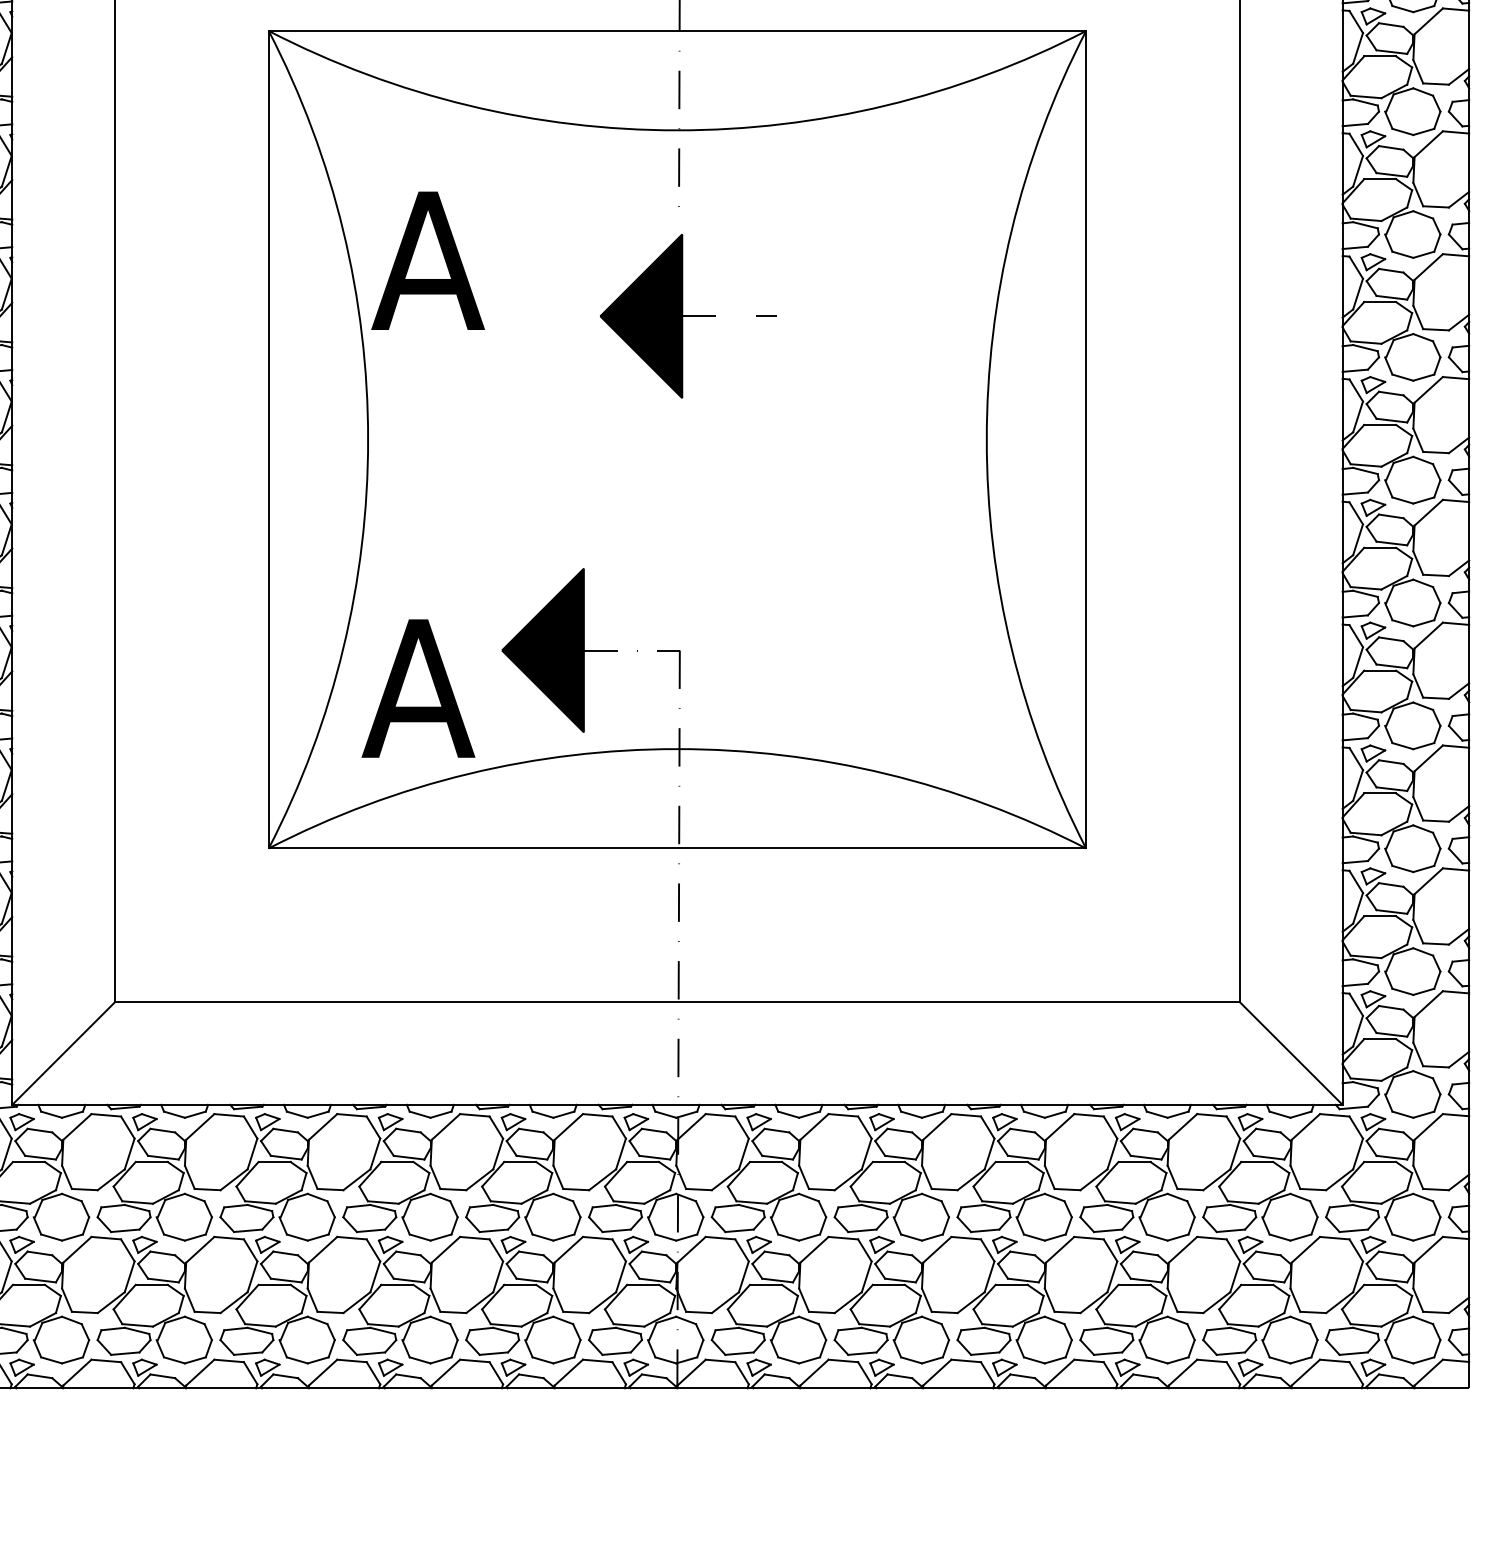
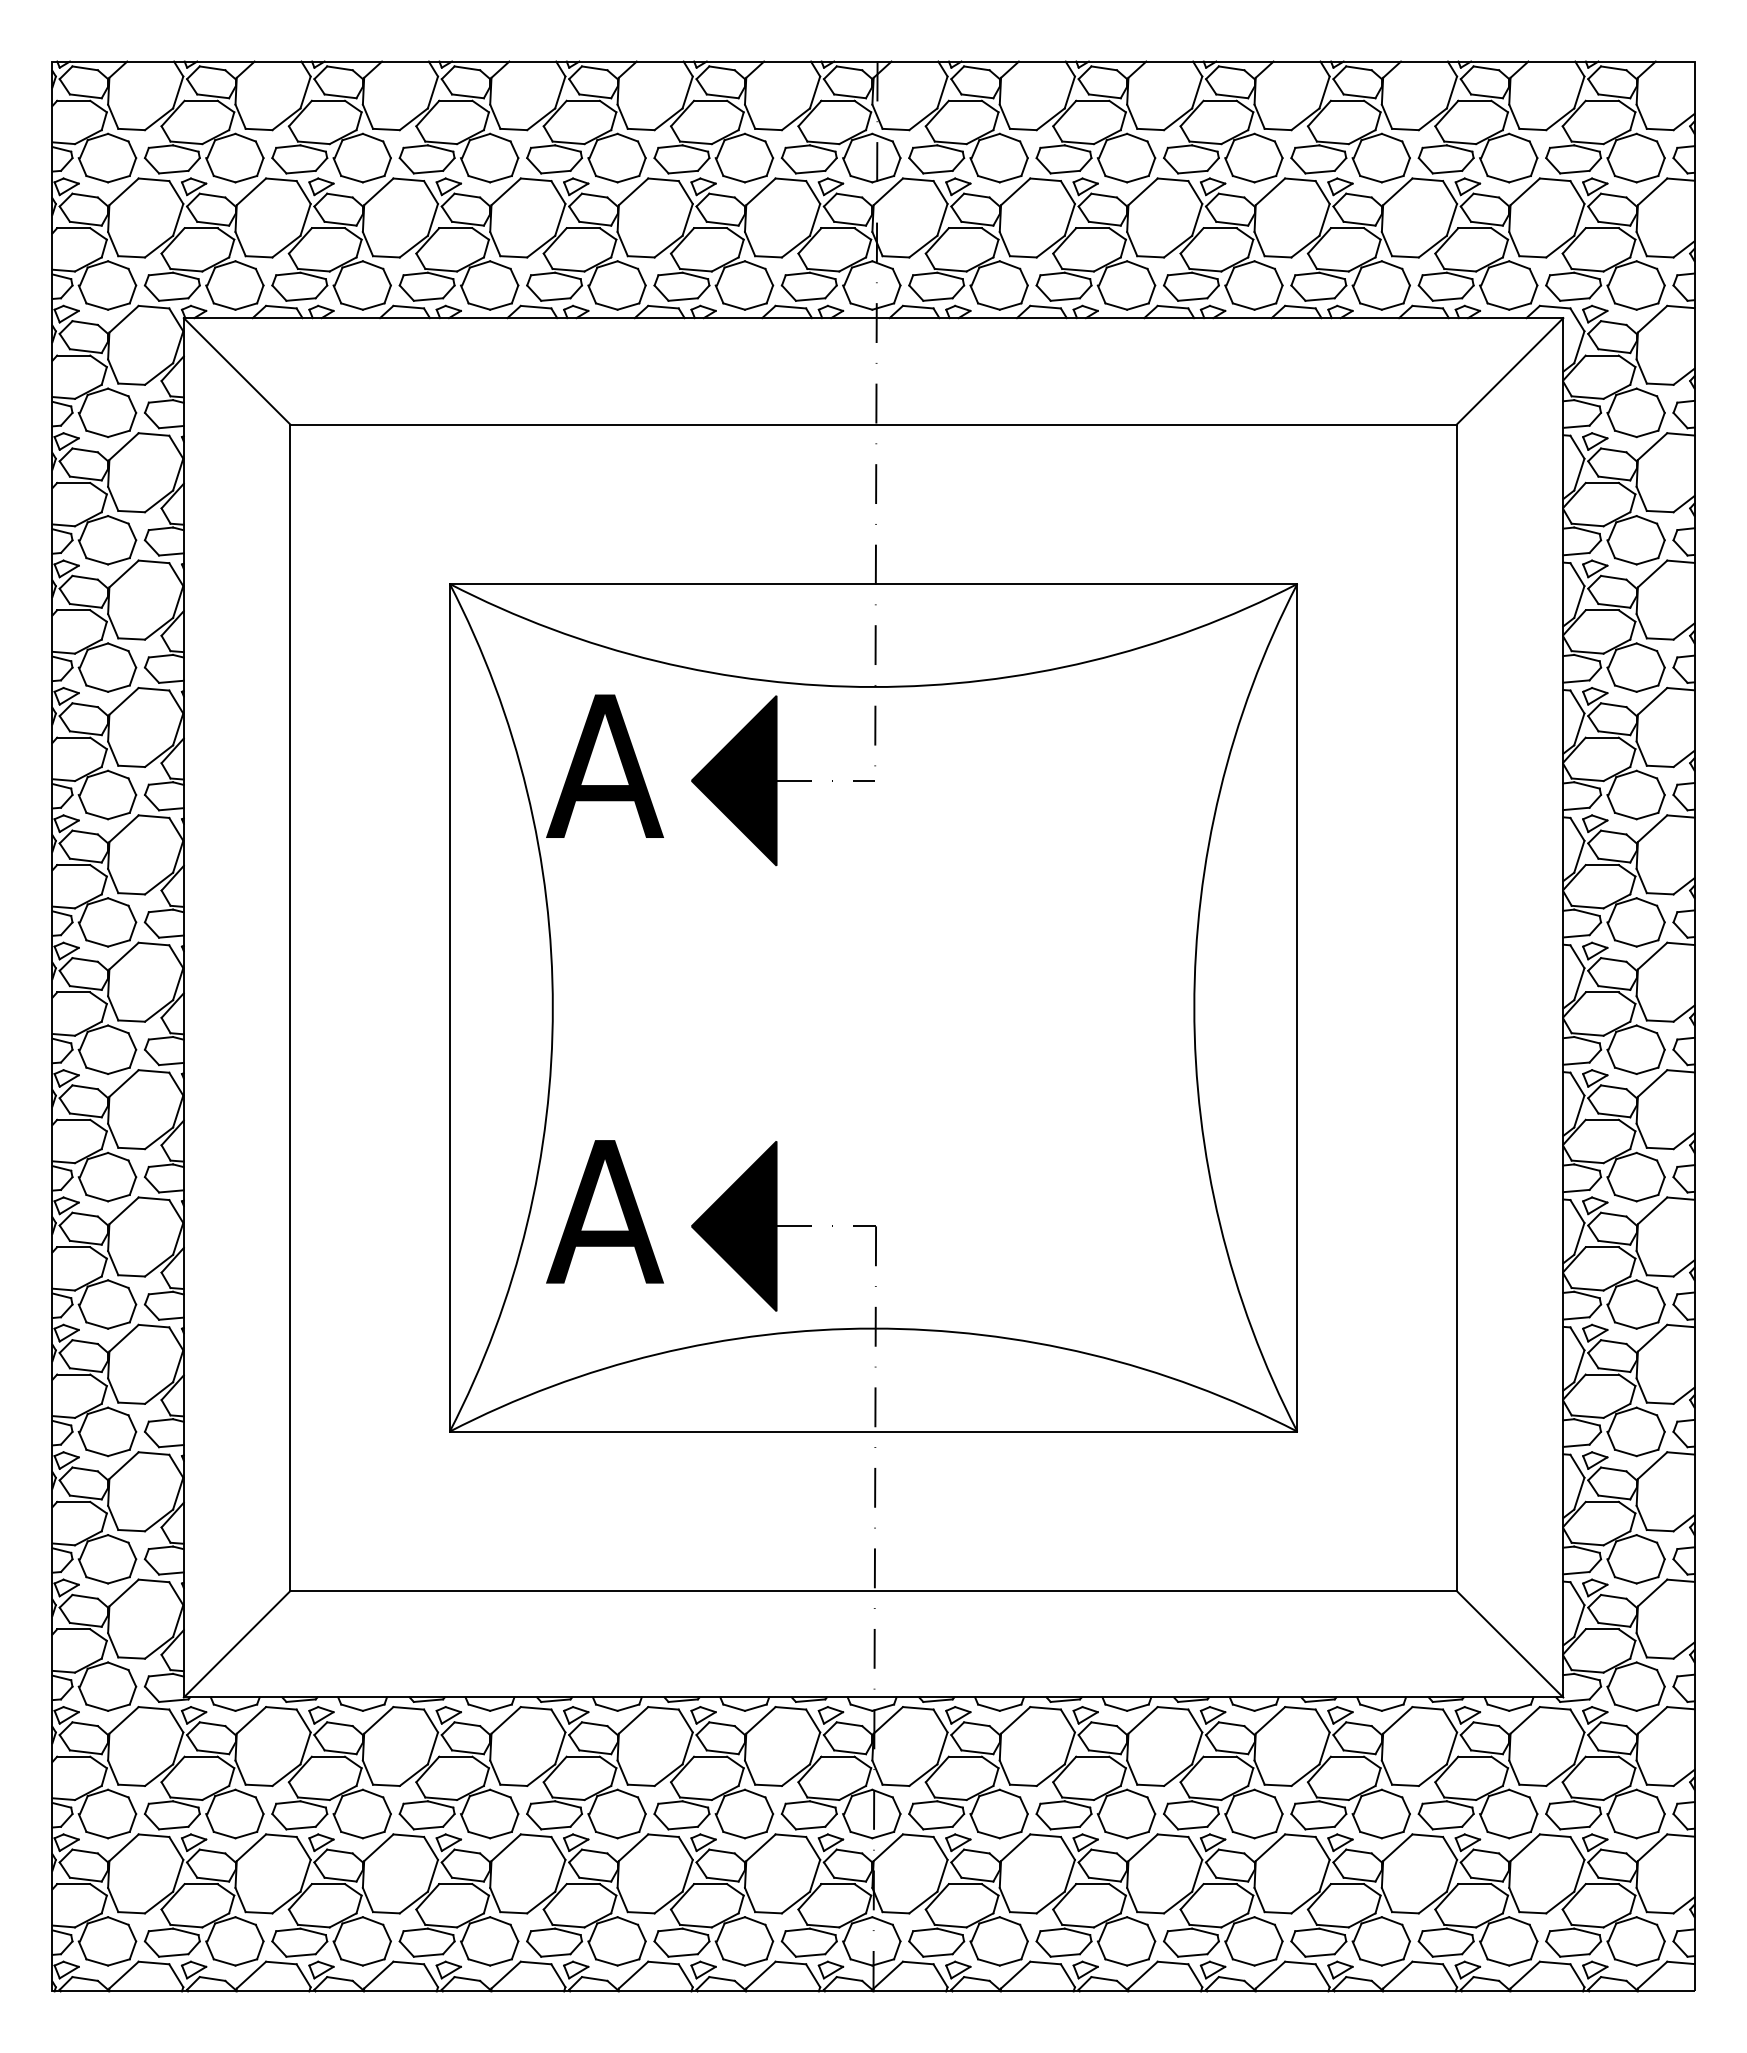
text: (427, 260) -> (604, 765), moved
part: (687, 315) -> (782, 780), moved
text: (417, 688) -> (604, 1211), moved

